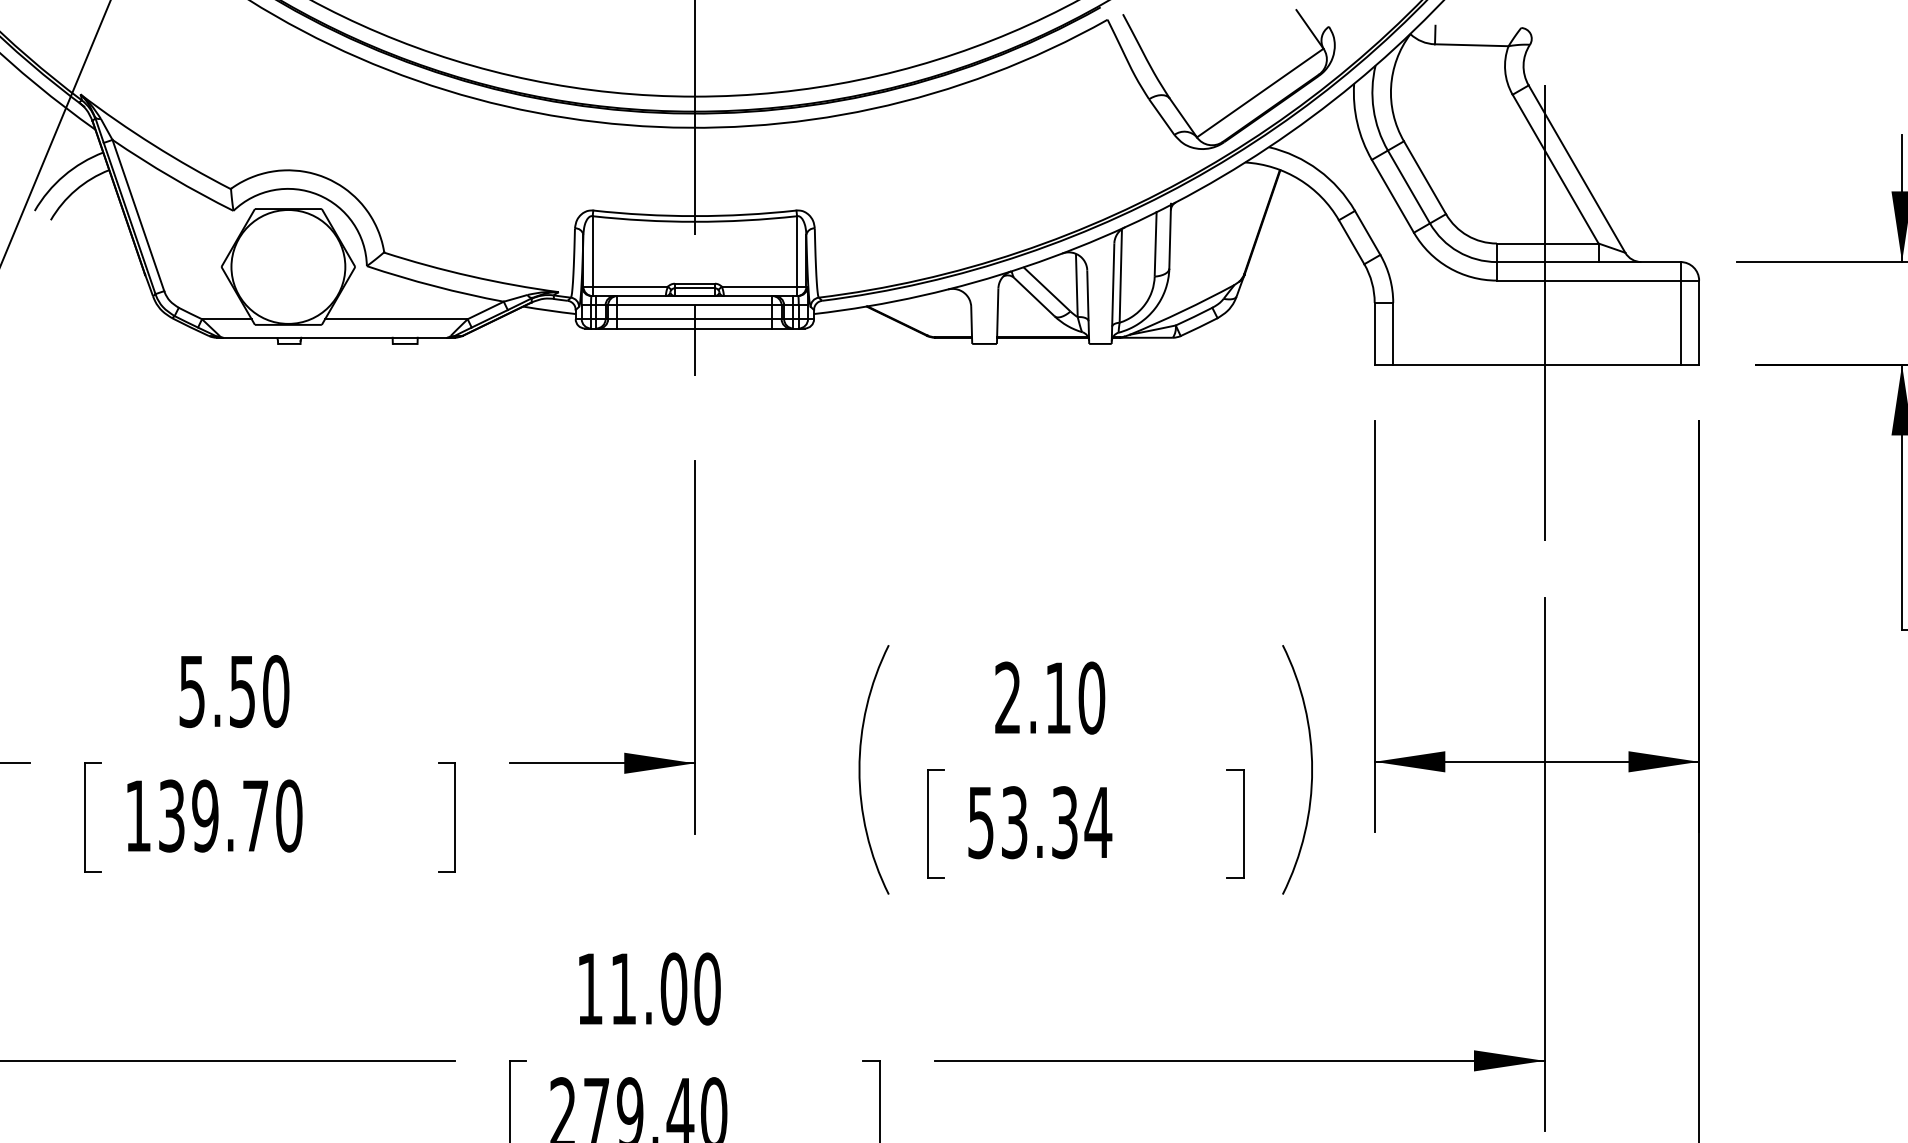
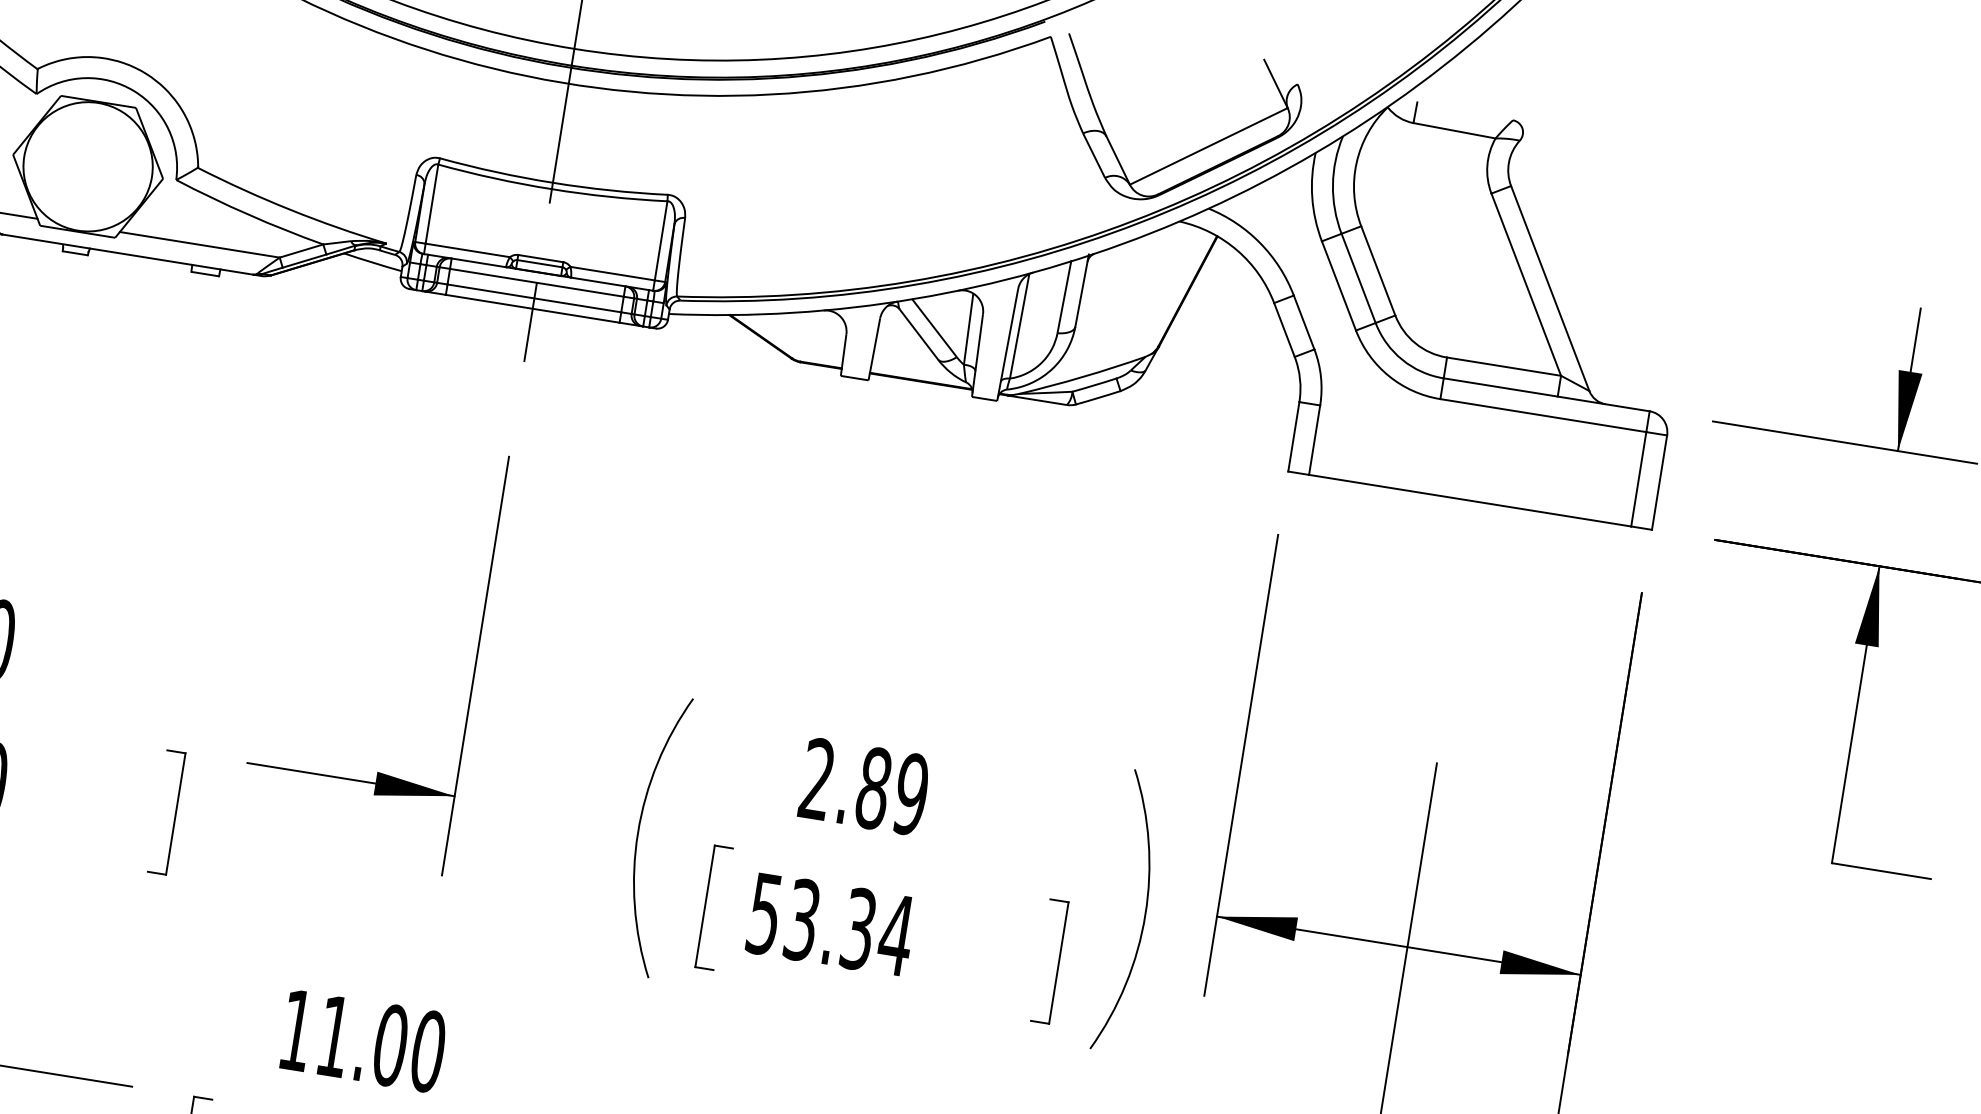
line: (1544, 313) -> (1487, 444), removed
text: (1075, 697) -> (893, 790), 2.10 -> 2.89

